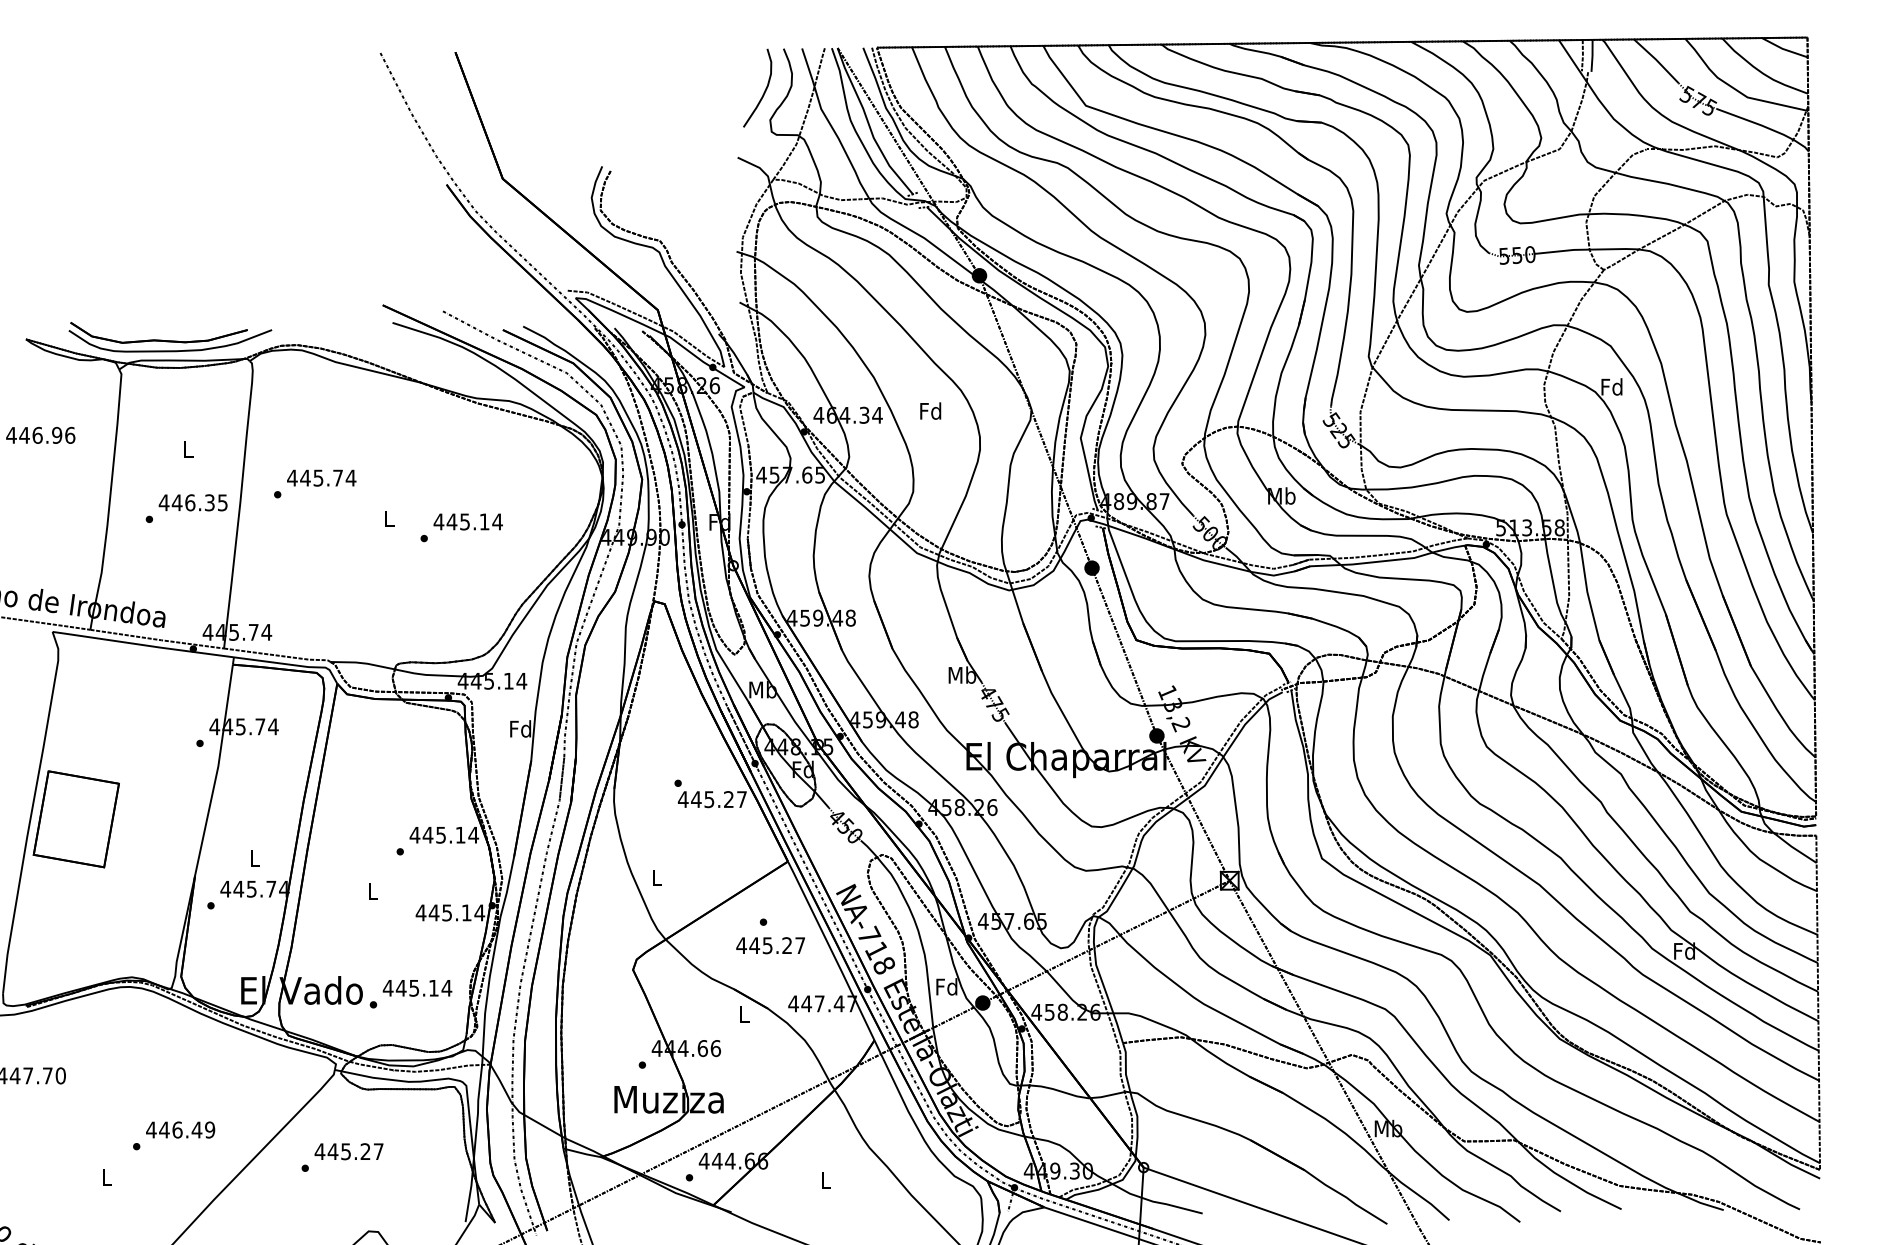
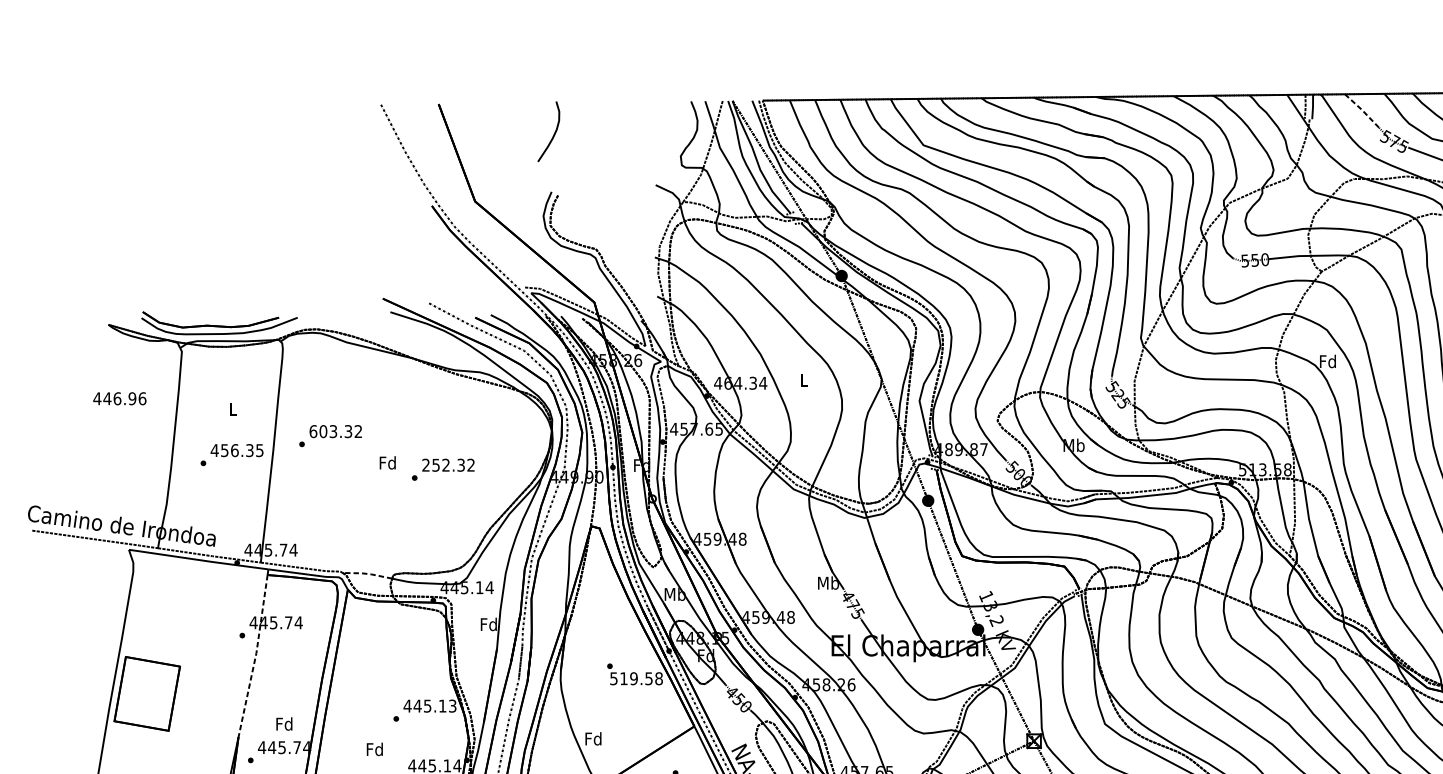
line: (1656, 60) -> (1362, 110), solid -> dashed
curve: (764, 90) -> (554, 133), moved
text: (930, 410) -> (803, 379), Fd -> L
text: (321, 477) -> (335, 431), 445.74 -> 603.32
text: (176, 502) -> (224, 450), 446.35 -> 456.35
text: (388, 518) -> (387, 462), L -> Fd
text: (467, 521) -> (447, 464), 445.14 -> 252.32
line: (362, 663) -> (367, 574), solid -> dashed
line: (217, 770) -> (255, 656), solid -> dashed
text: (712, 799) -> (636, 678), 445.27 -> 519.58
text: (473, 834) -> (452, 705), 445.14 -> 445.13
text: (254, 858) -> (284, 724), L -> Fd
text: (656, 877) -> (593, 738), L -> Fd
text: (372, 891) -> (374, 749), L -> Fd

